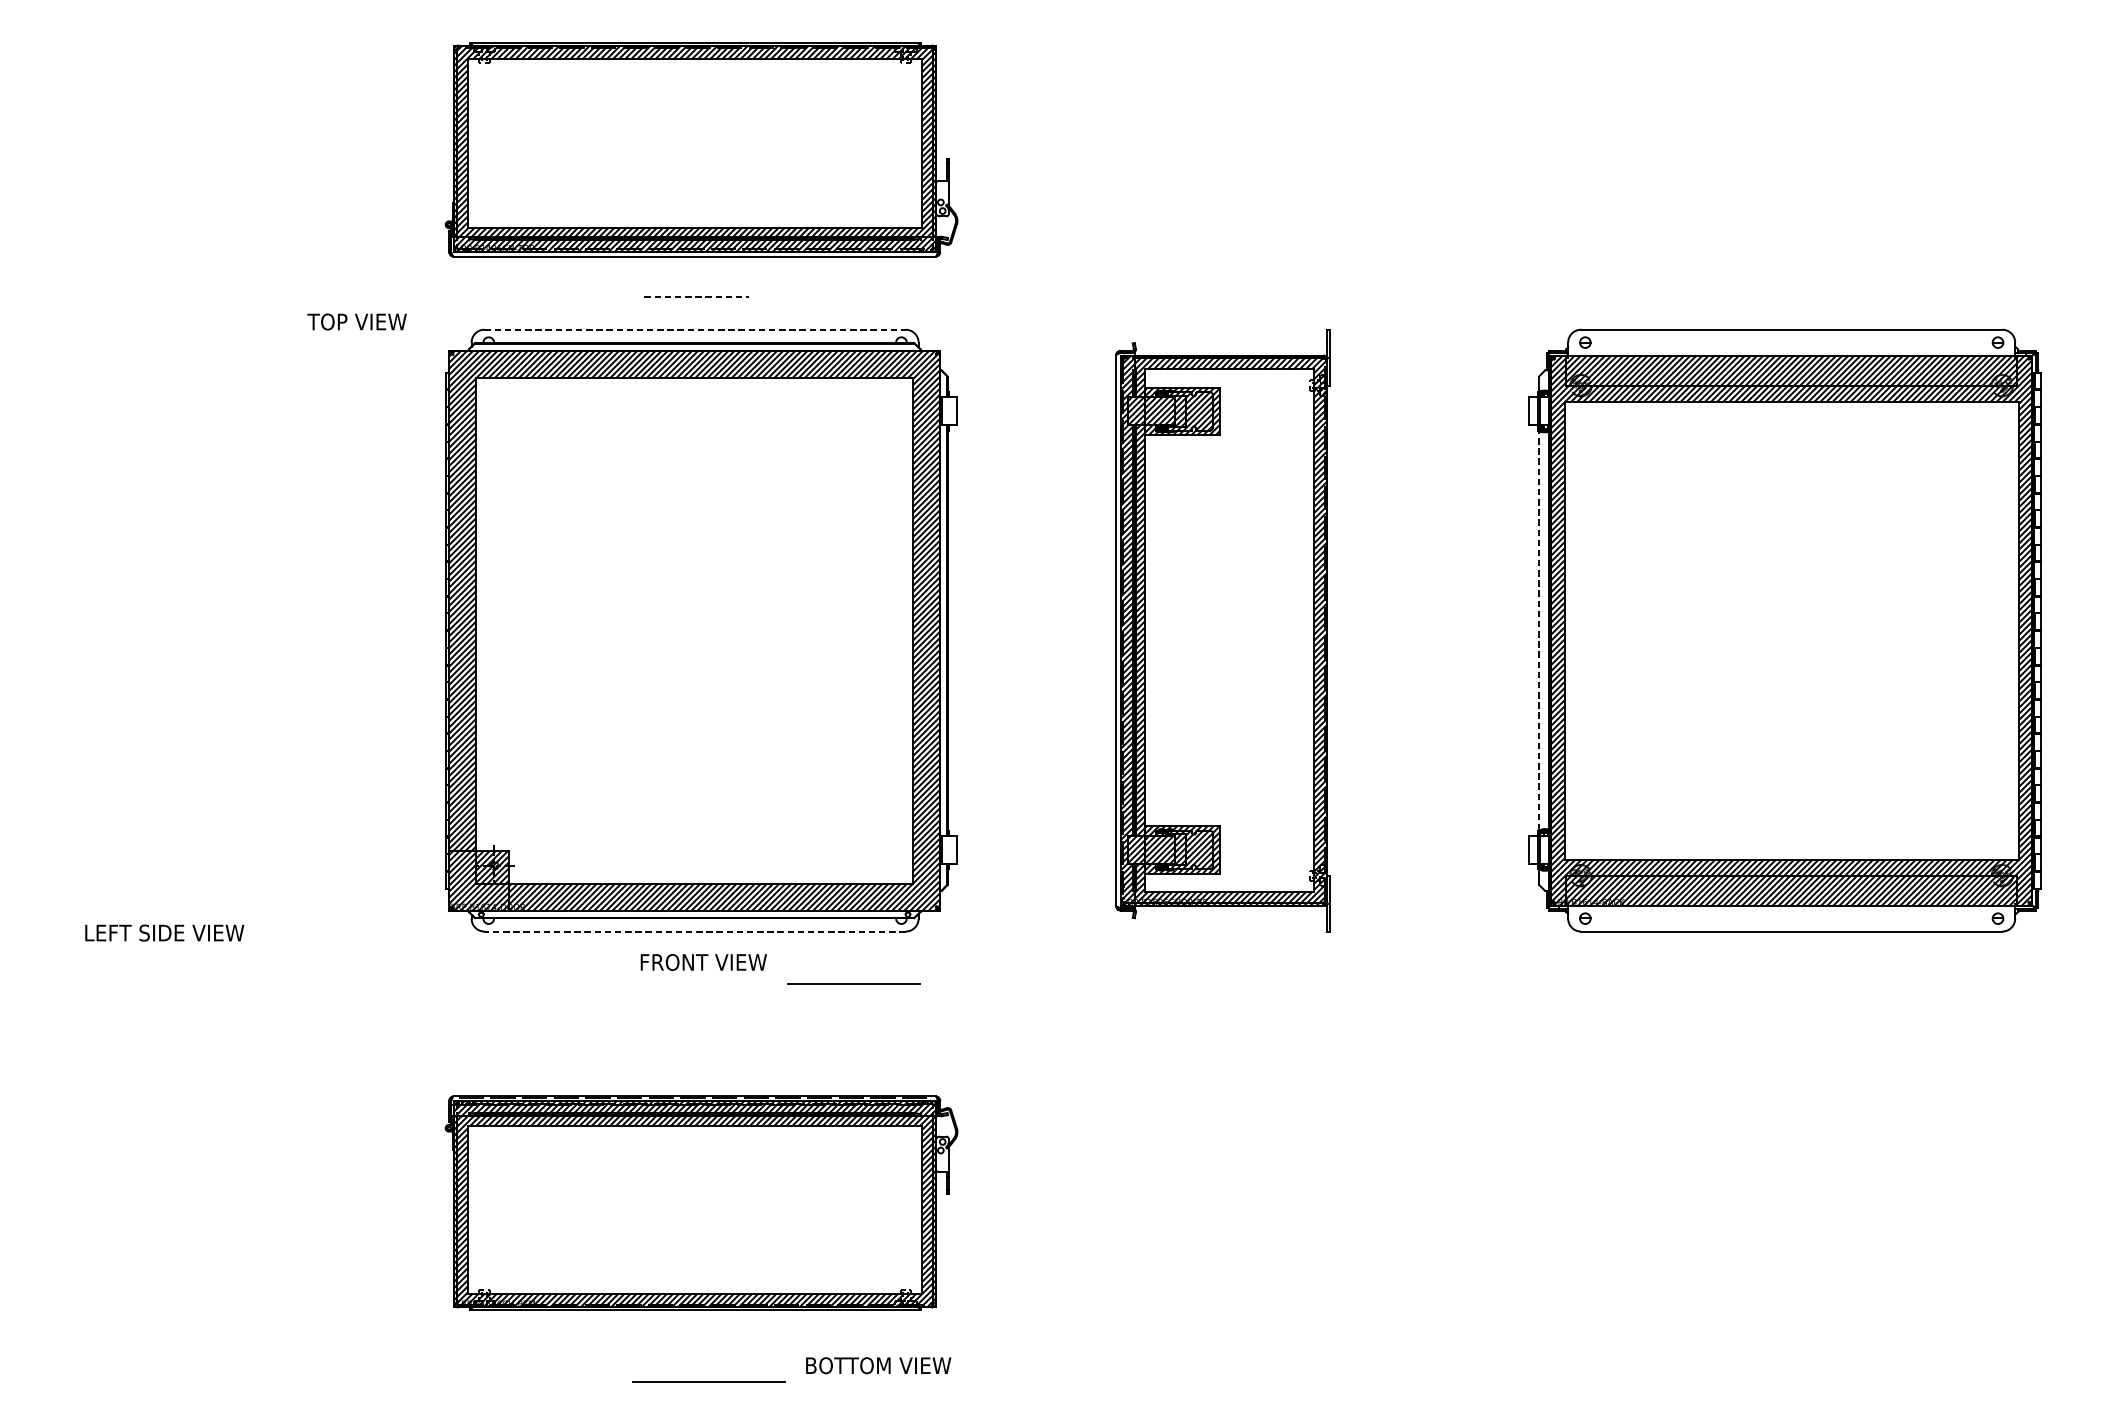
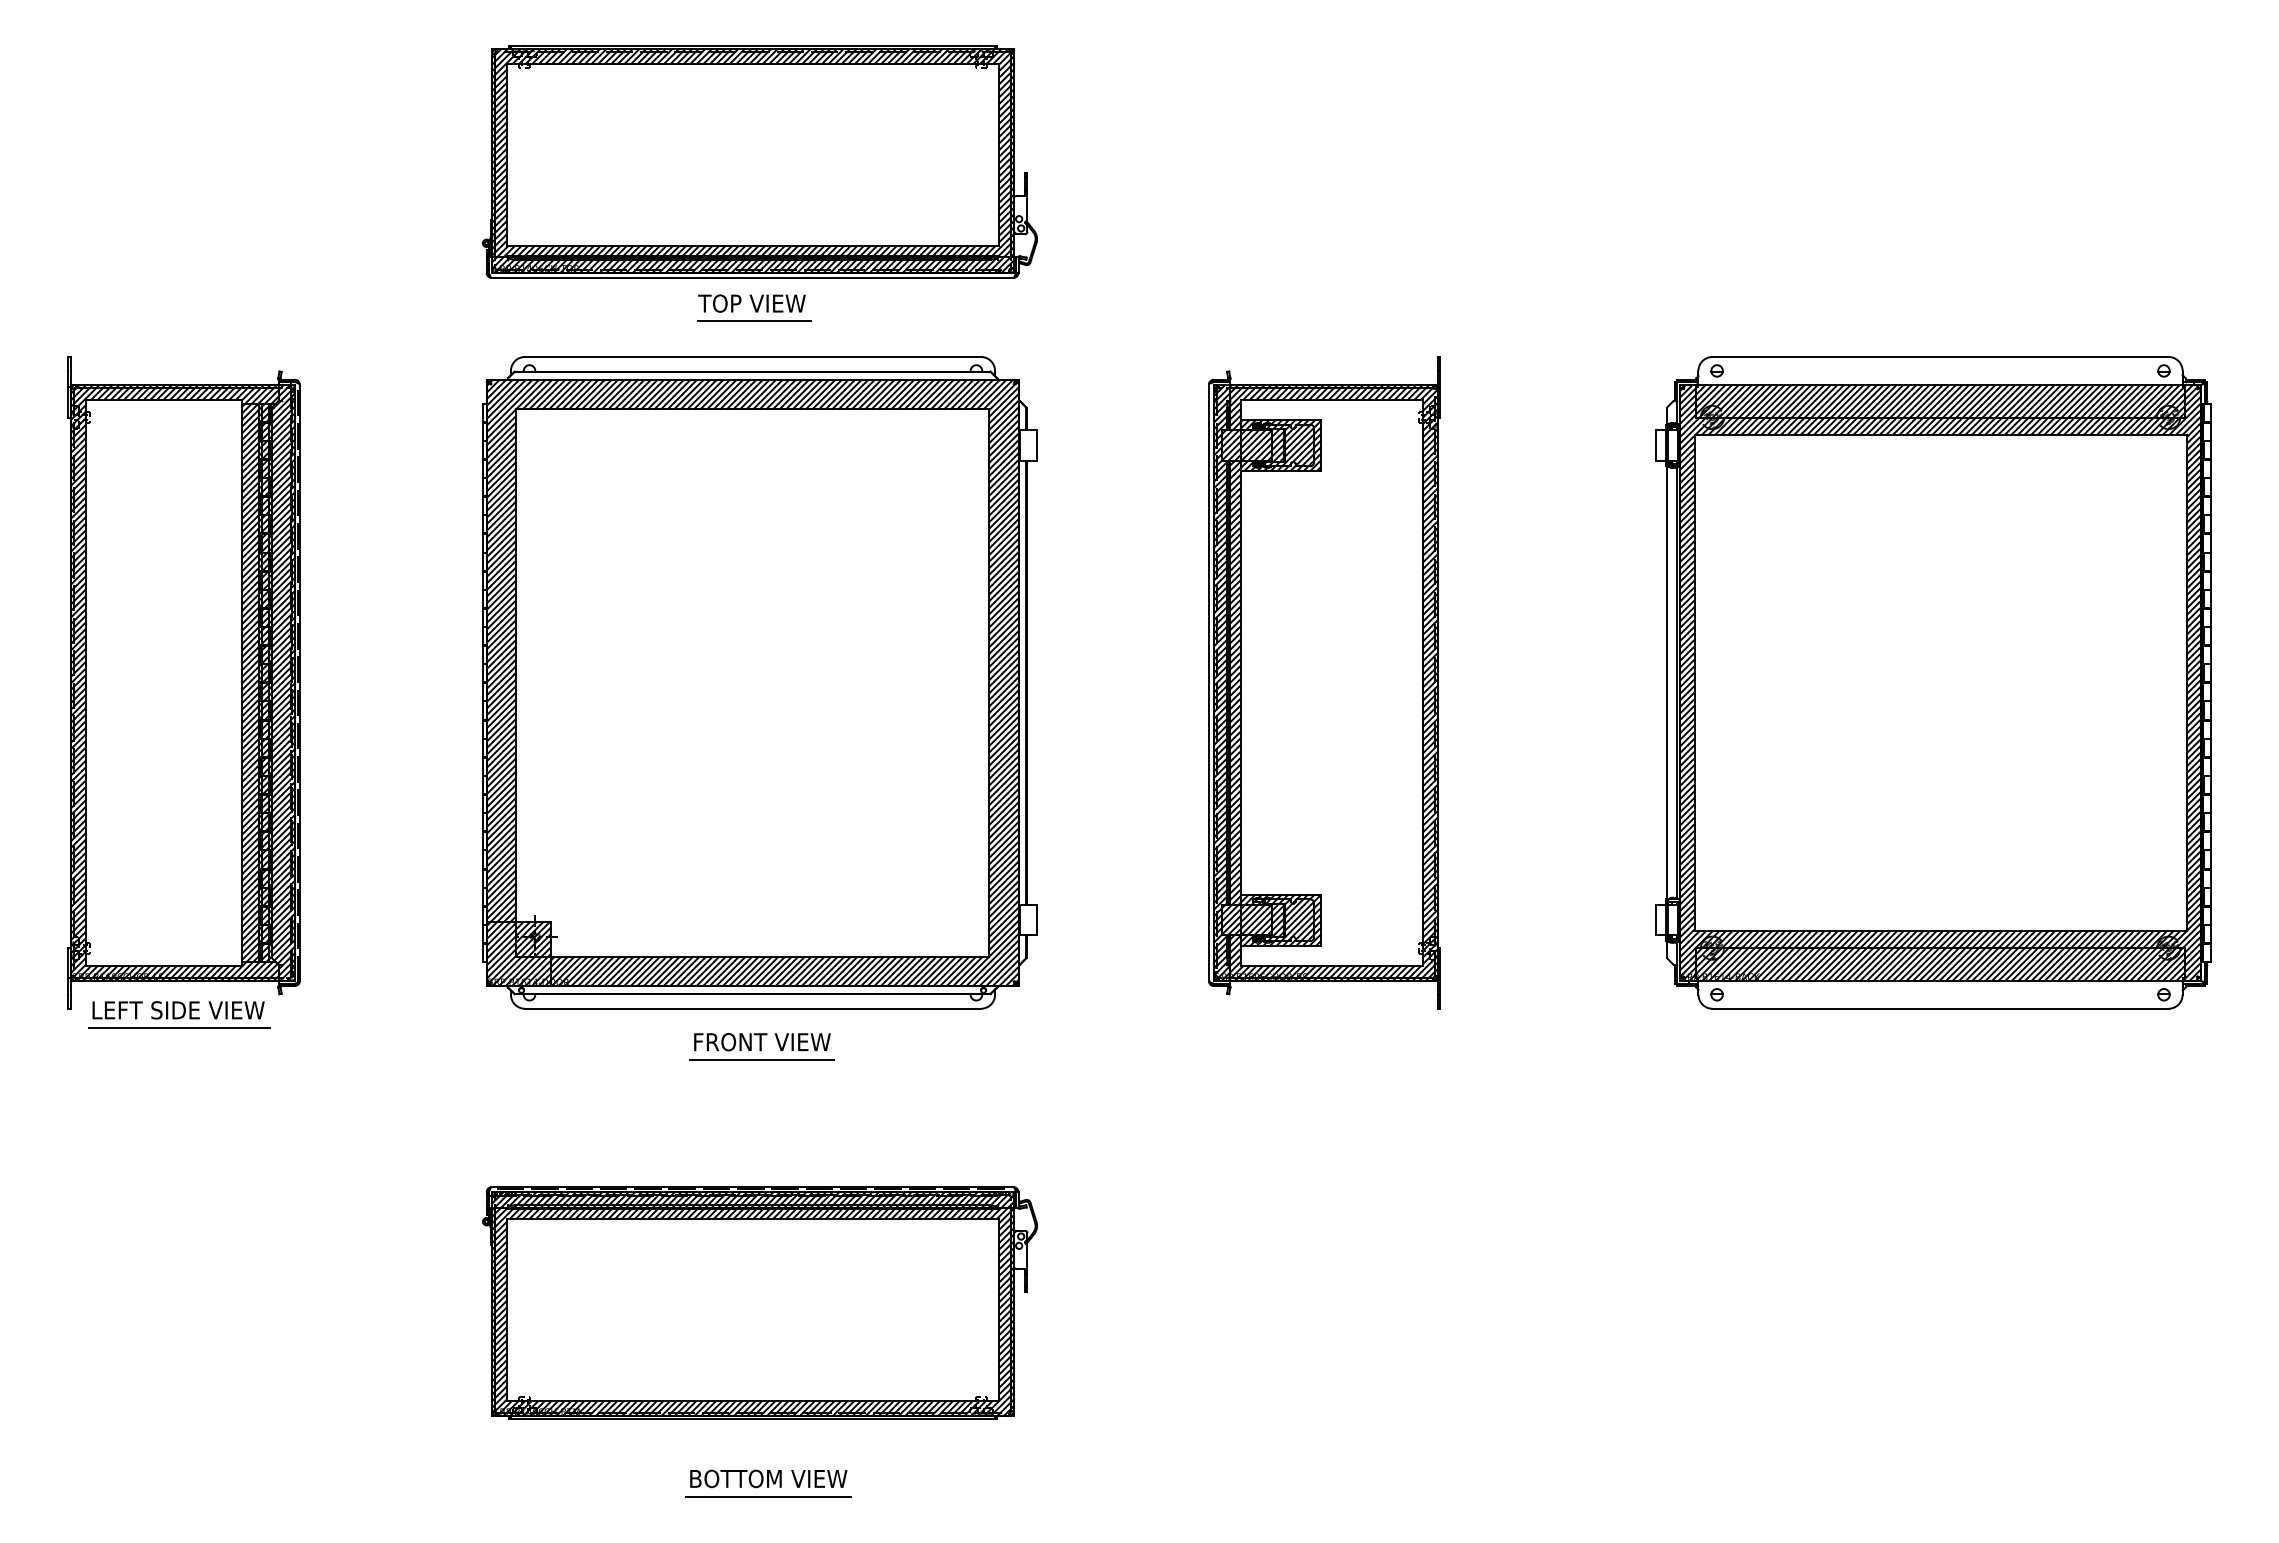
line: (697, 296) -> (755, 321), dashed -> solid
text: (356, 321) -> (751, 303), moved
line: (695, 330) -> (753, 357), dashed -> solid
part: (169, 630) -> (183, 682), added
line: (1538, 630) -> (1666, 682), dashed -> solid
line: (694, 931) -> (752, 1008), dashed -> solid
line: (165, 949) -> (179, 1028), added
line: (853, 983) -> (761, 1059), moved
text: (878, 1365) -> (768, 1478), moved

